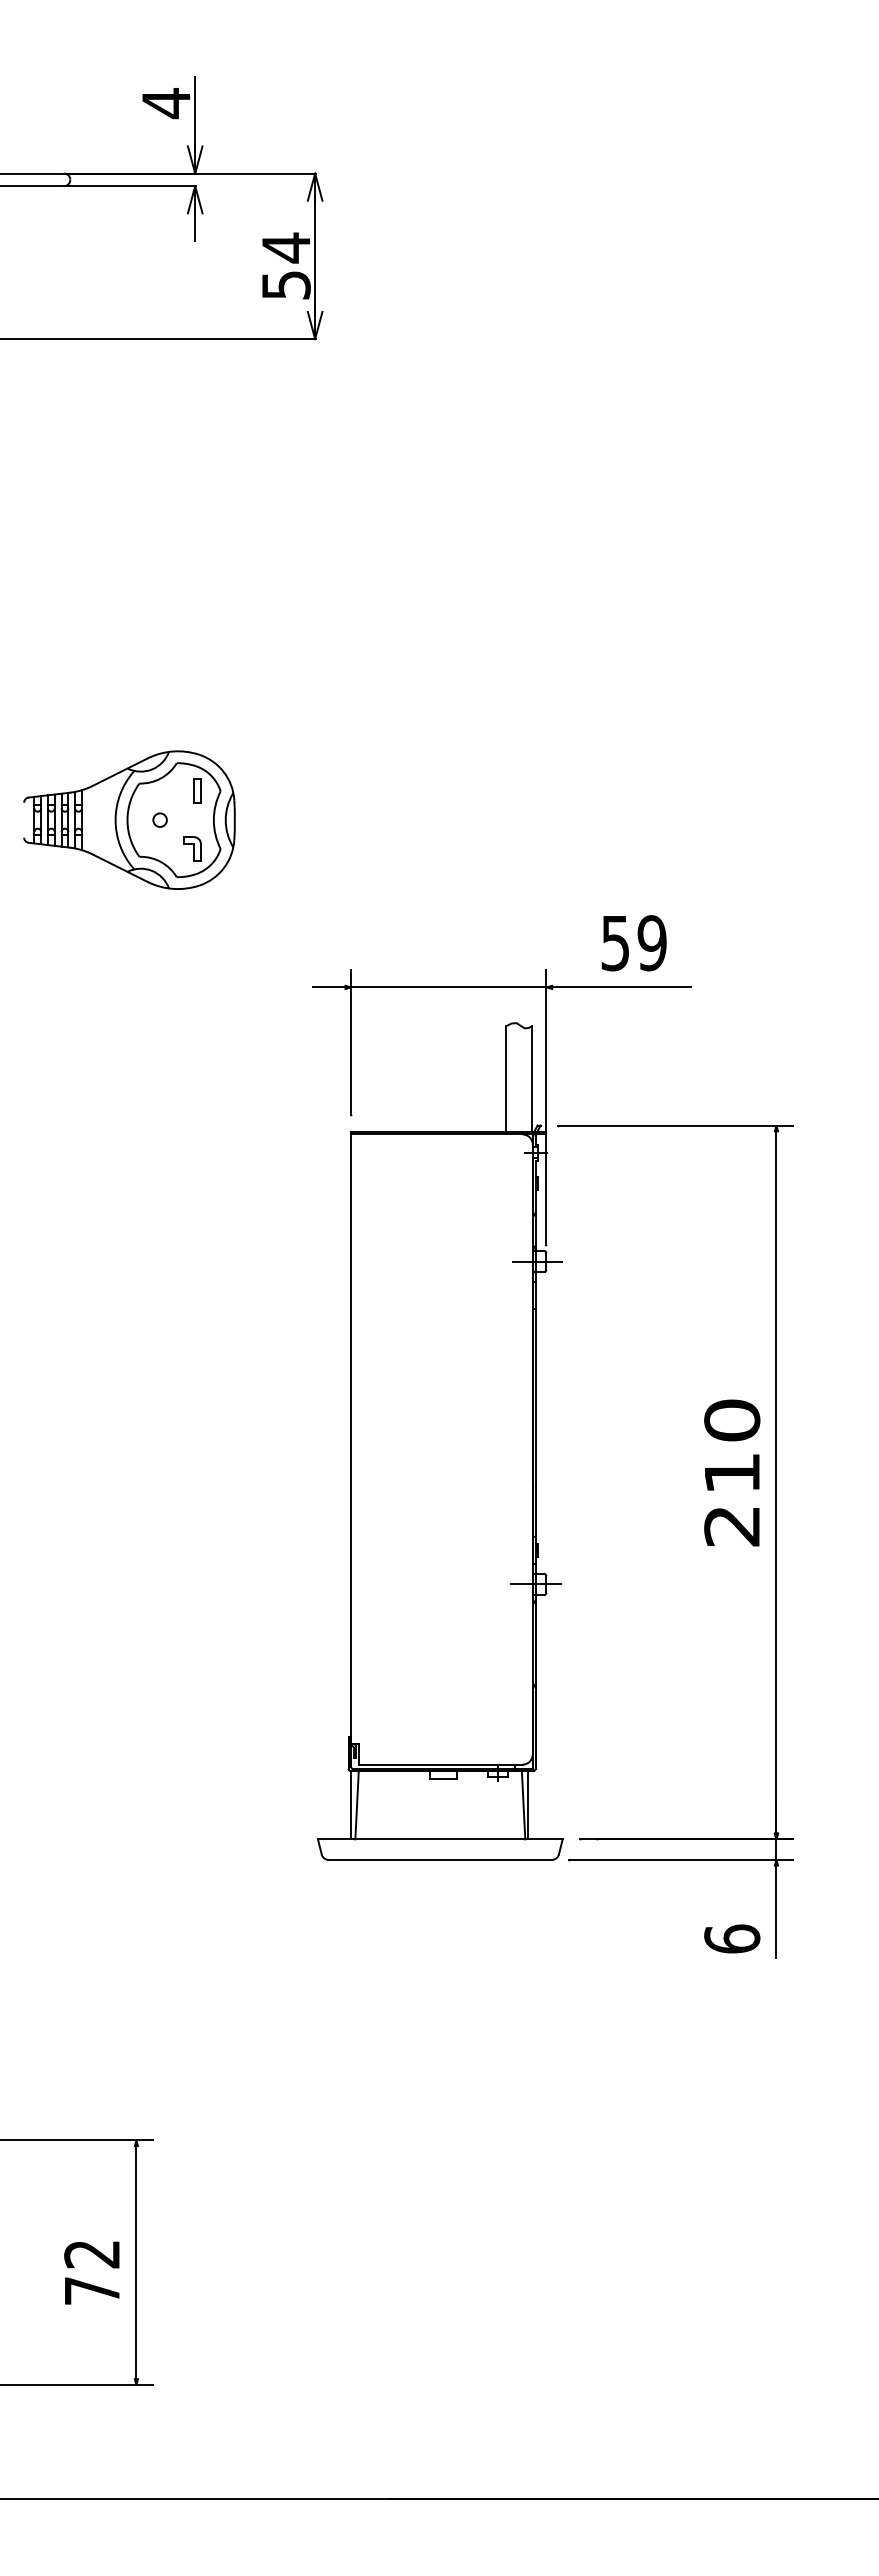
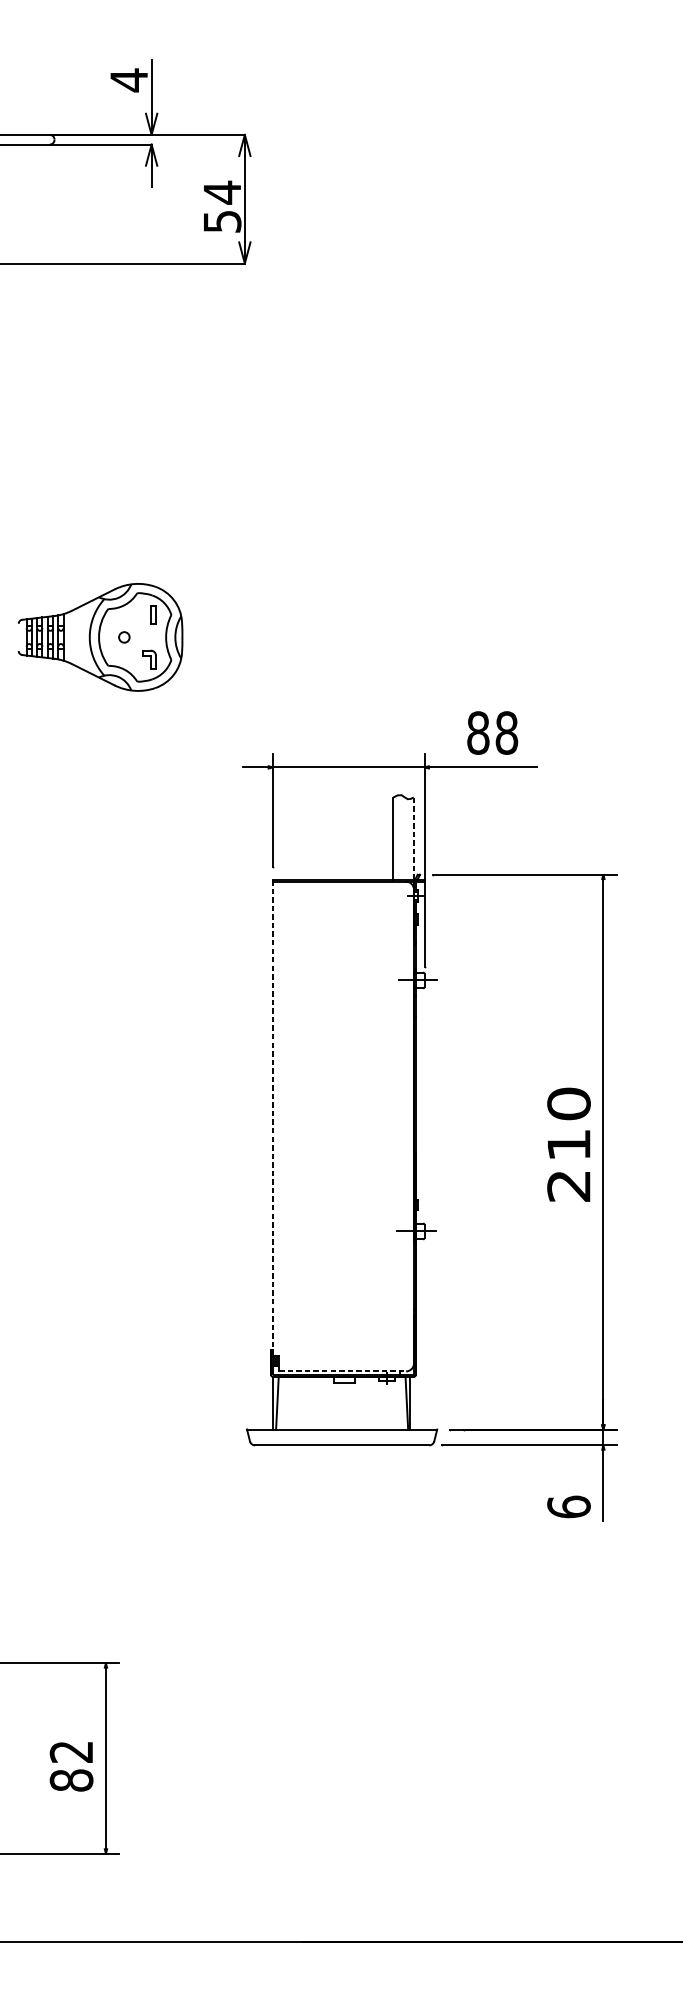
text: (633, 943) -> (492, 733), 59 -> 88
line: (532, 1079) -> (413, 838), solid -> dashed
line: (351, 1439) -> (273, 1118), solid -> dashed
line: (441, 1764) -> (343, 1371), solid -> dashed
text: (92, 2290) -> (71, 1780), 72 -> 82

